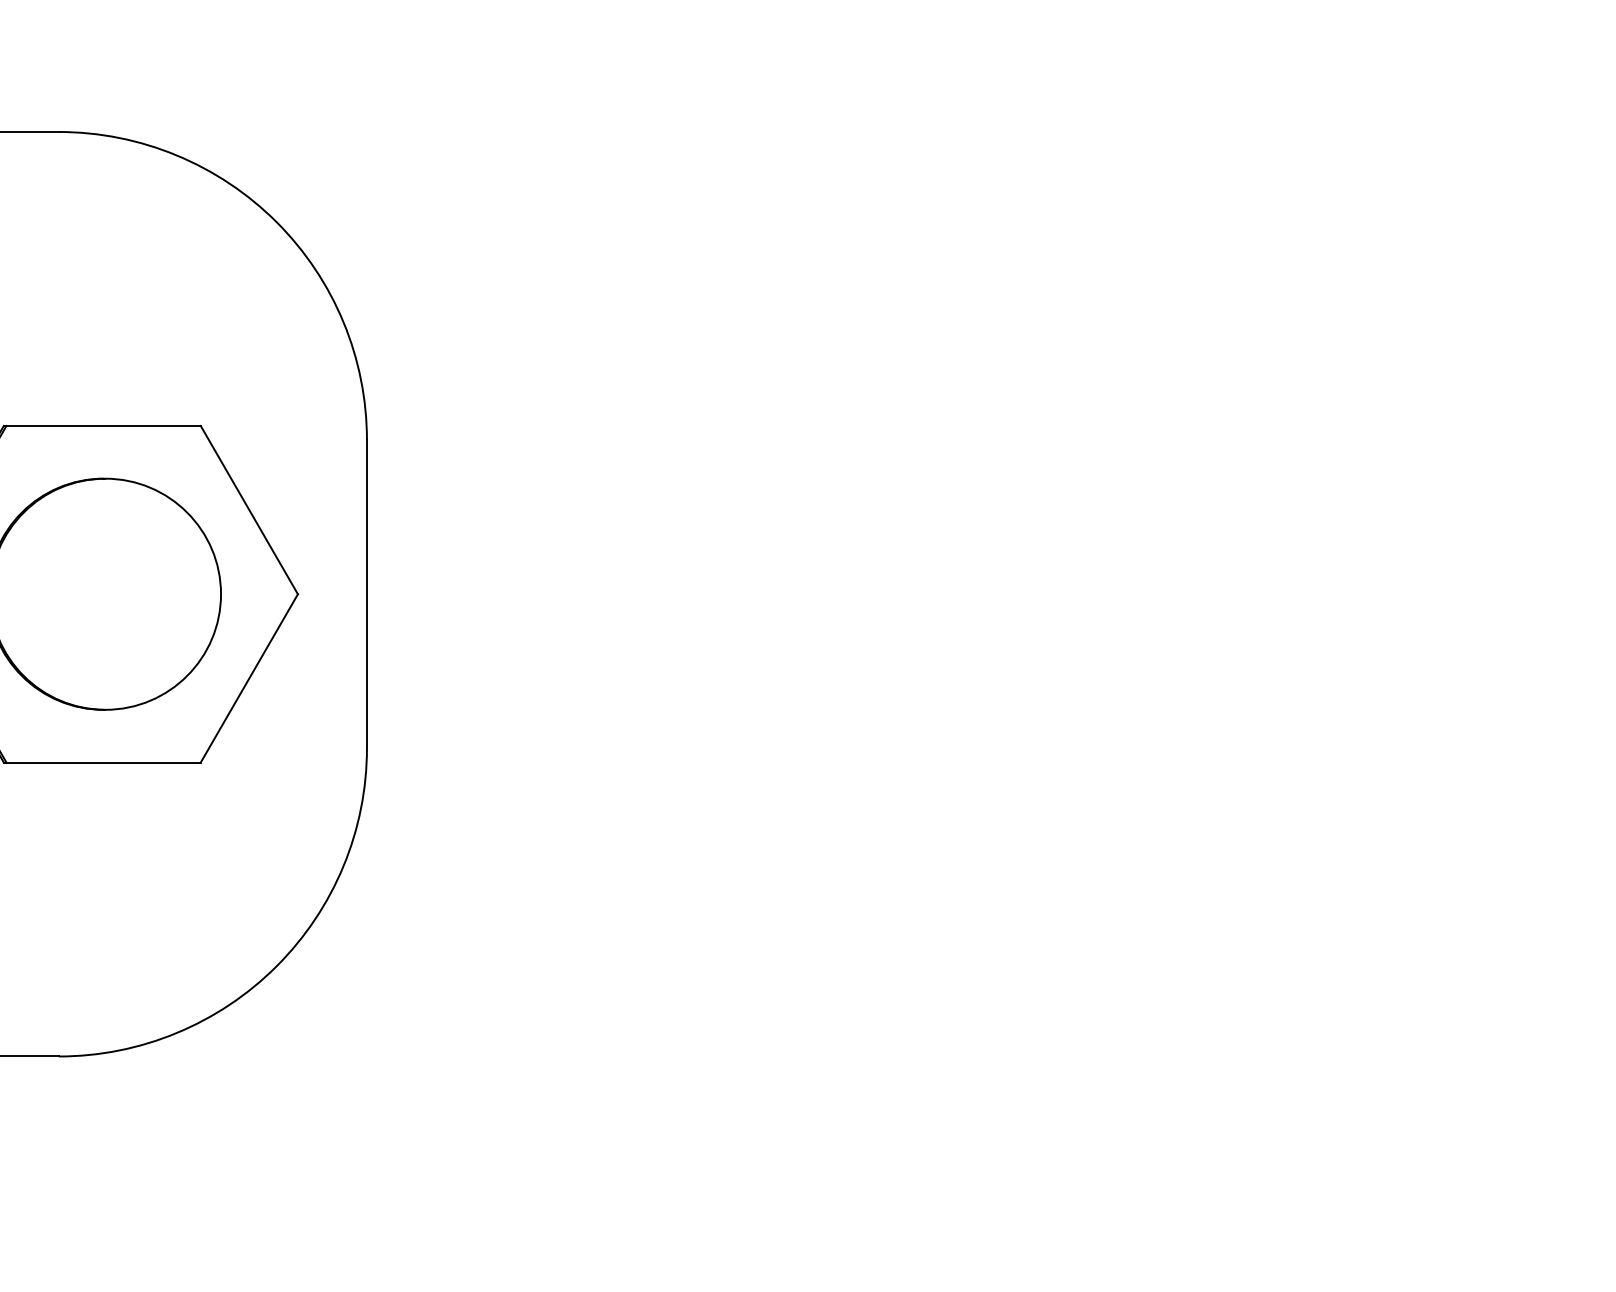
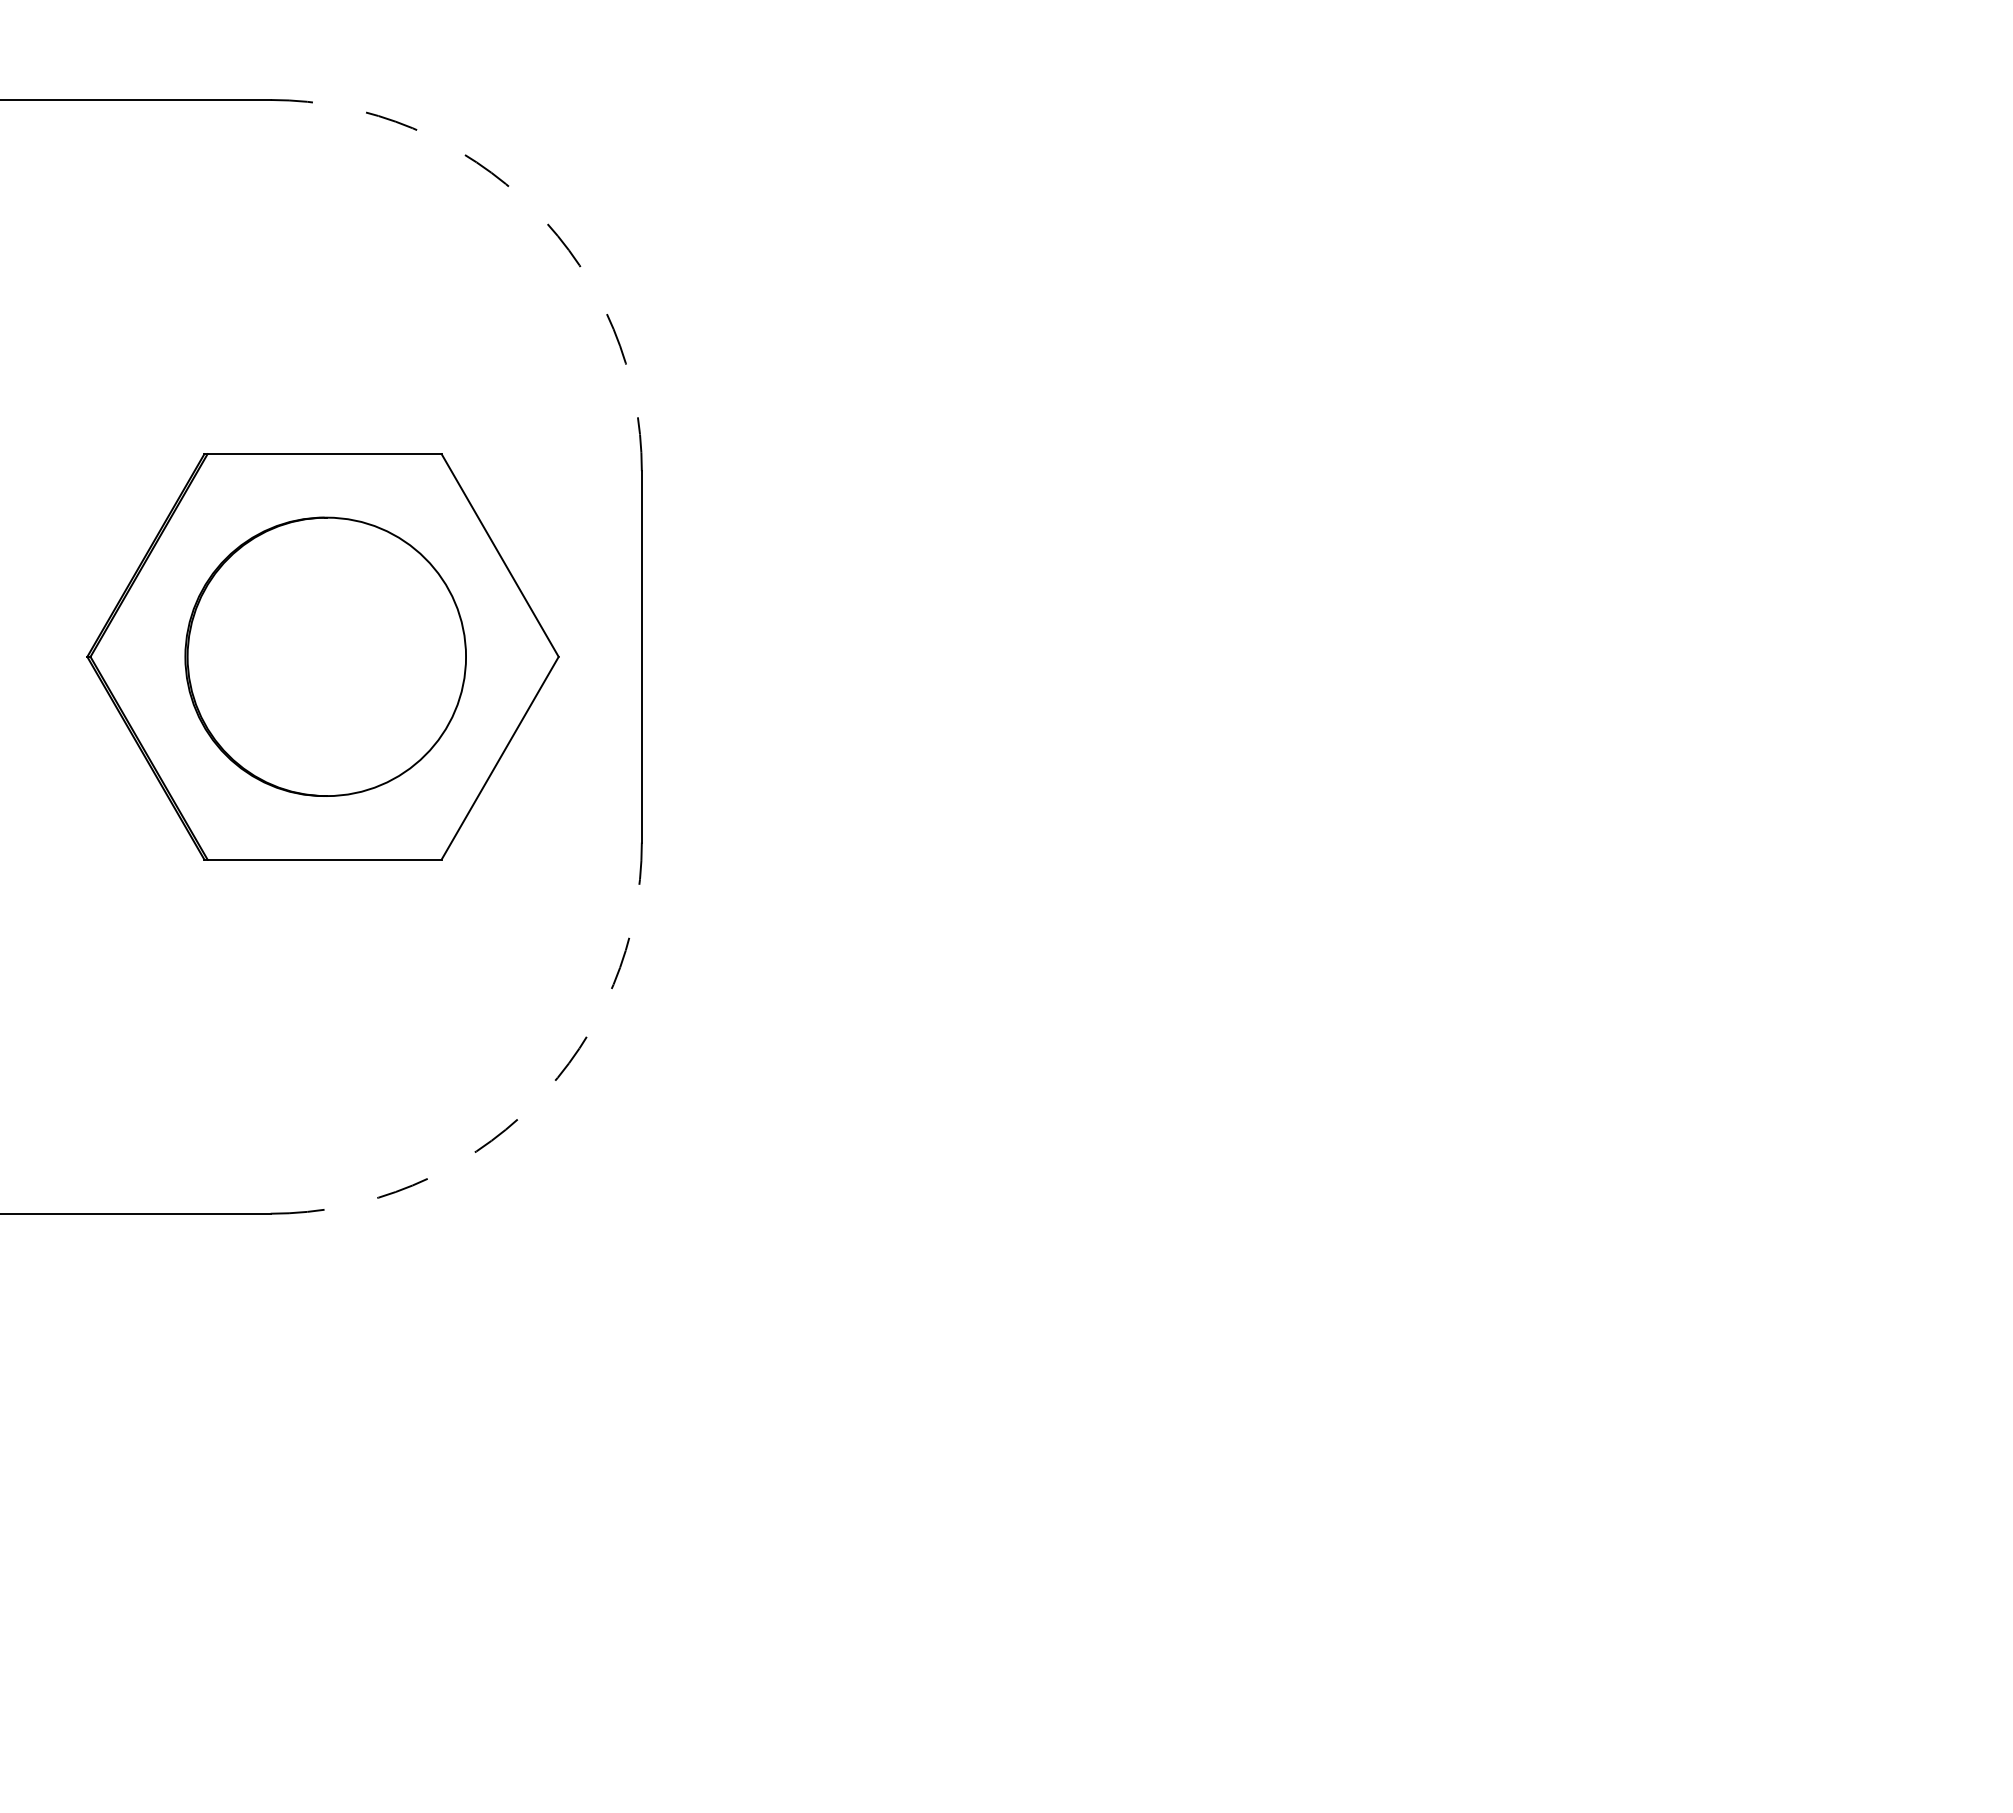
arc: (277, 222) -> (533, 208), solid -> dashed
arc: (277, 965) -> (533, 1104), solid -> dashed

